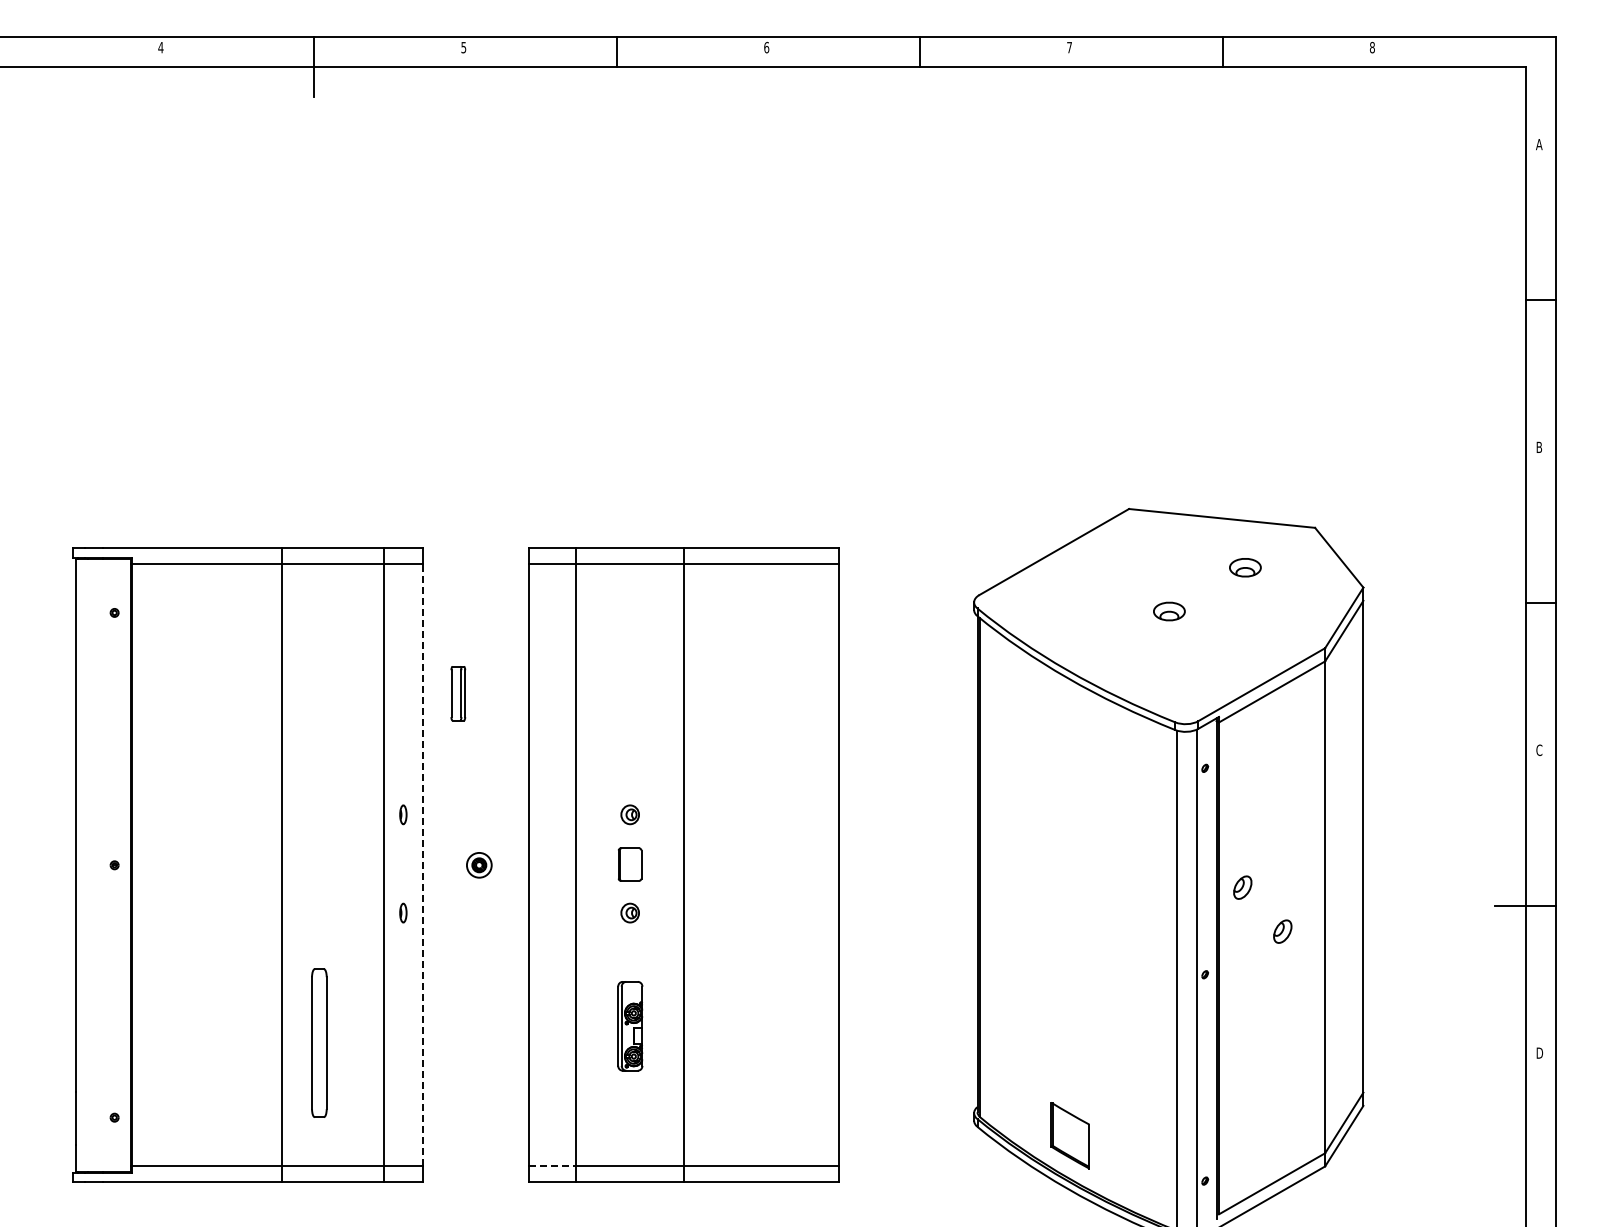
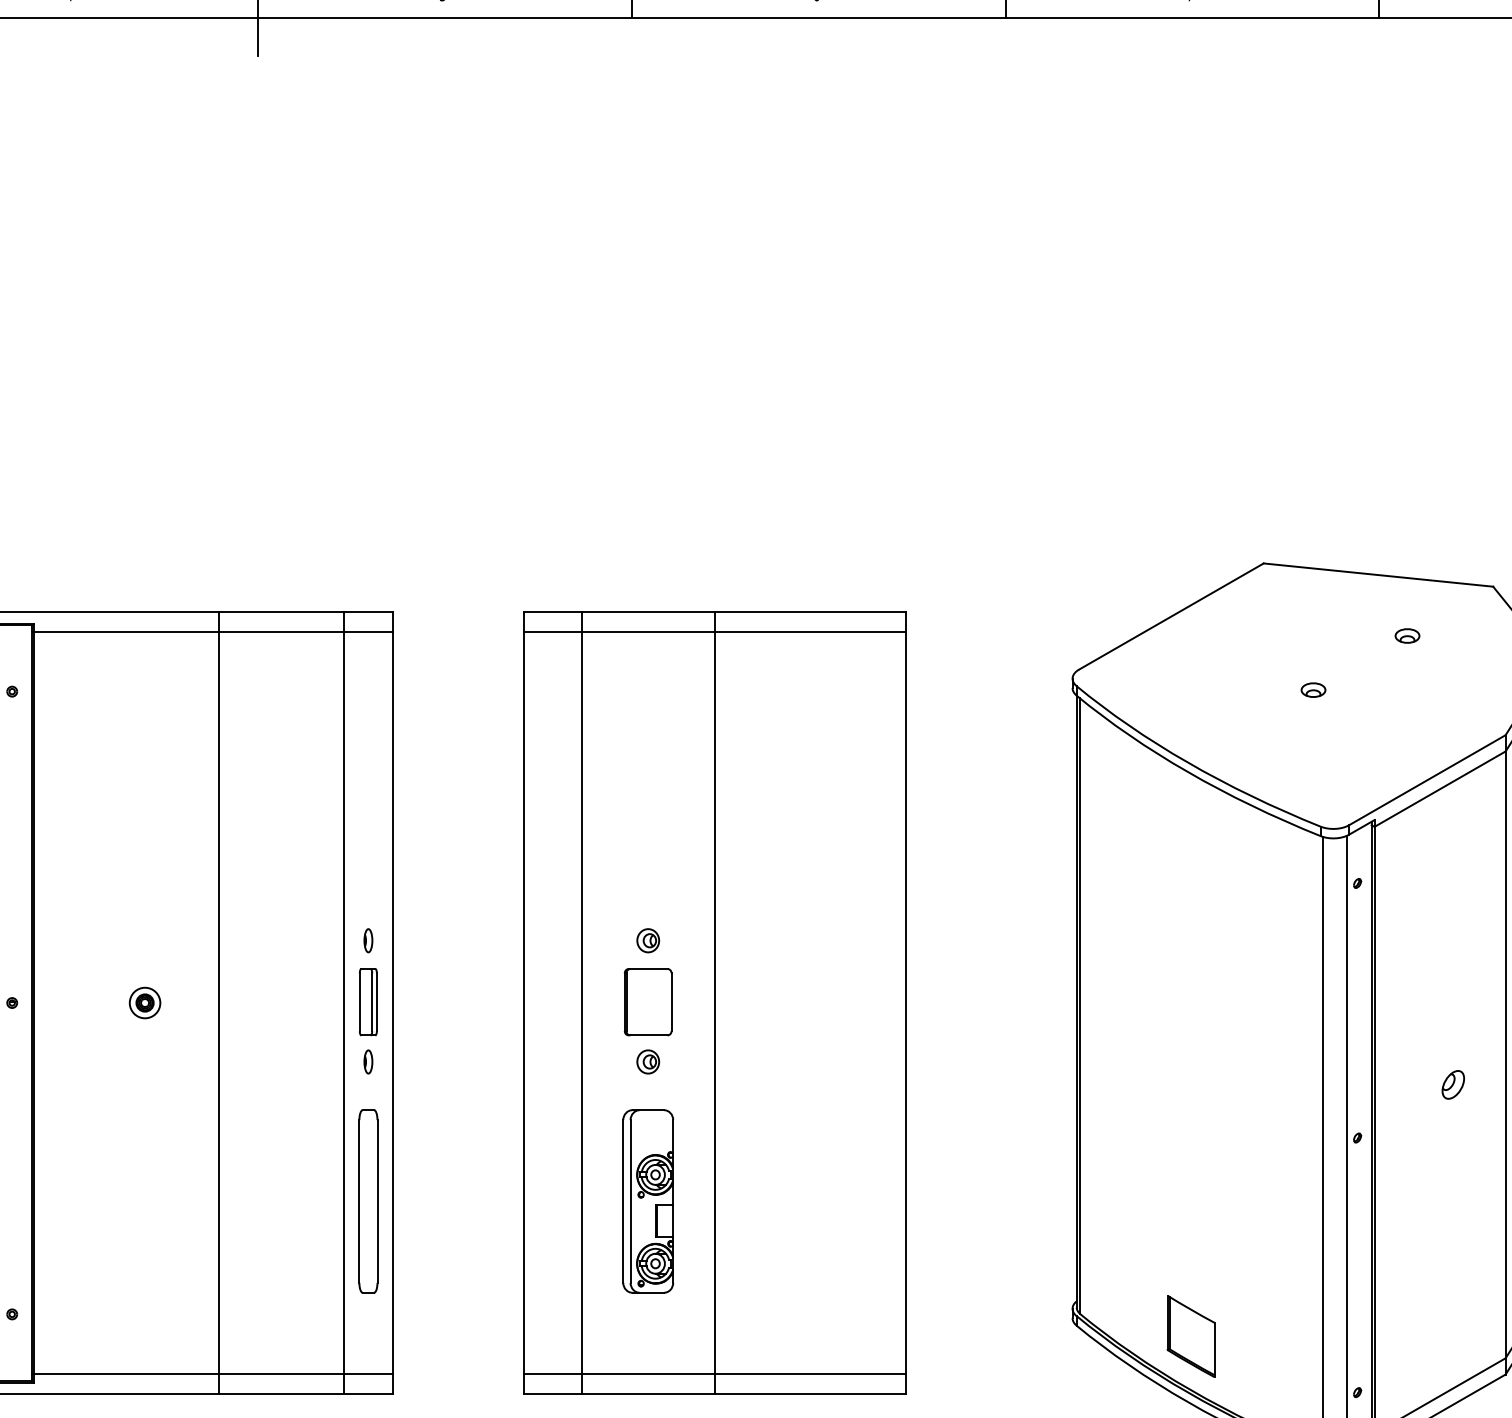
part: (1245, 567) -> (1407, 635), size x0.62
part: (1169, 611) -> (1313, 689), size x0.62
part: (458, 693) -> (368, 1002), moved
part: (629, 864) -> (647, 1002), size x1.67
line: (422, 865) -> (392, 1003), dashed -> solid
part: (479, 865) -> (145, 1003), moved
part: (1242, 887) -> (1403, 1030), removed
part: (630, 1026) -> (648, 1201), size x1.67
part: (319, 1042) -> (368, 1200), moved
line: (552, 1166) -> (552, 1374), dashed -> solid

